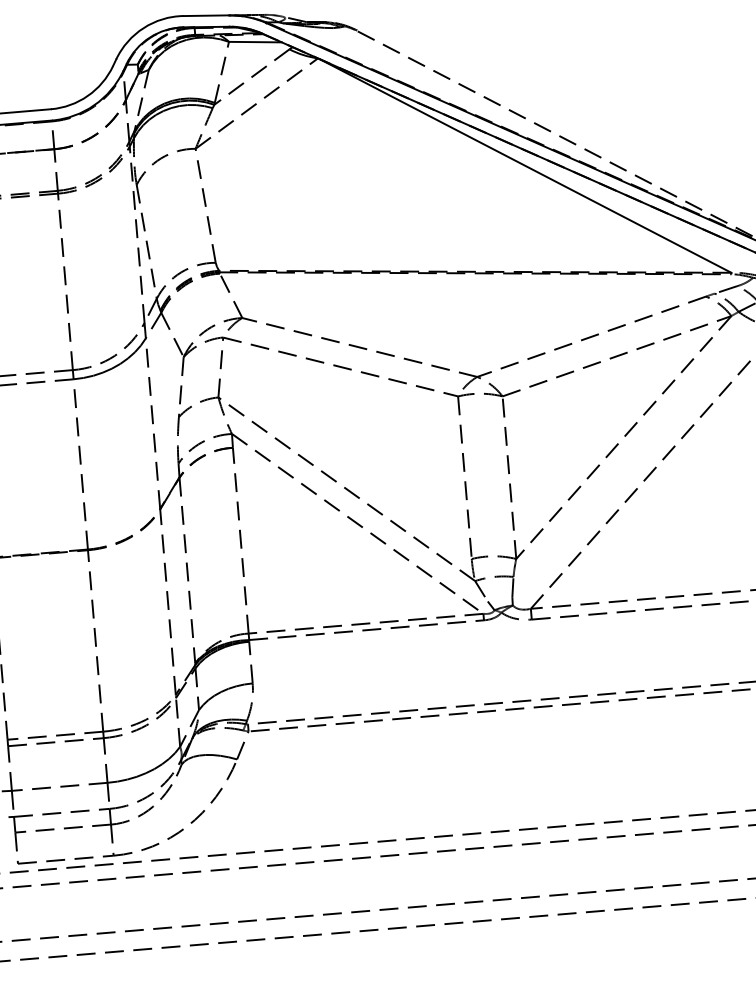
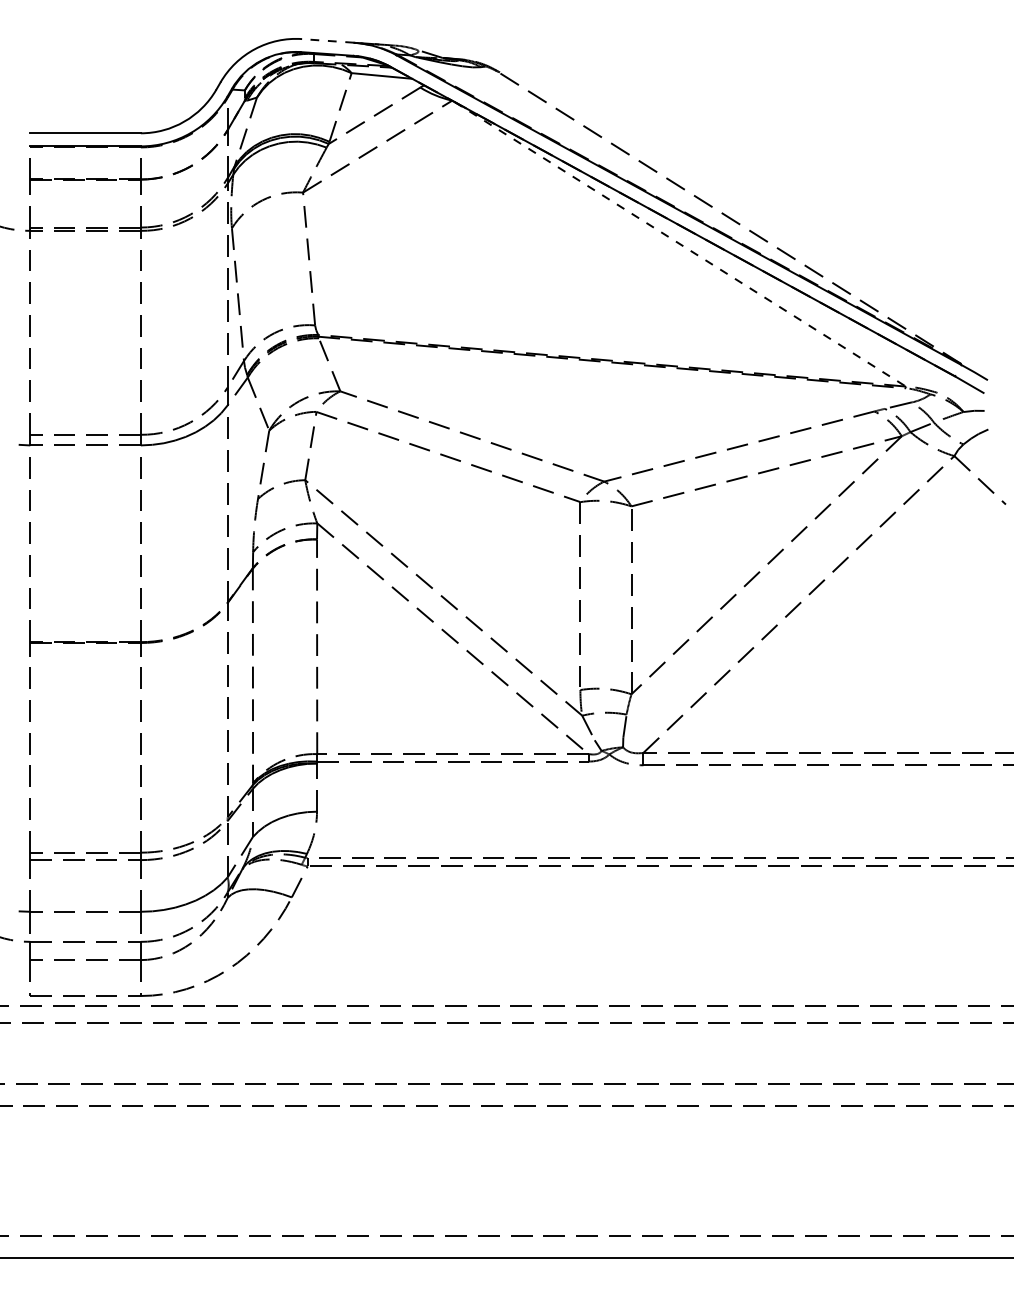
line: (206, 15) -> (328, 40), solid -> dashed
line: (525, 166) -> (680, 244), solid -> dashed

